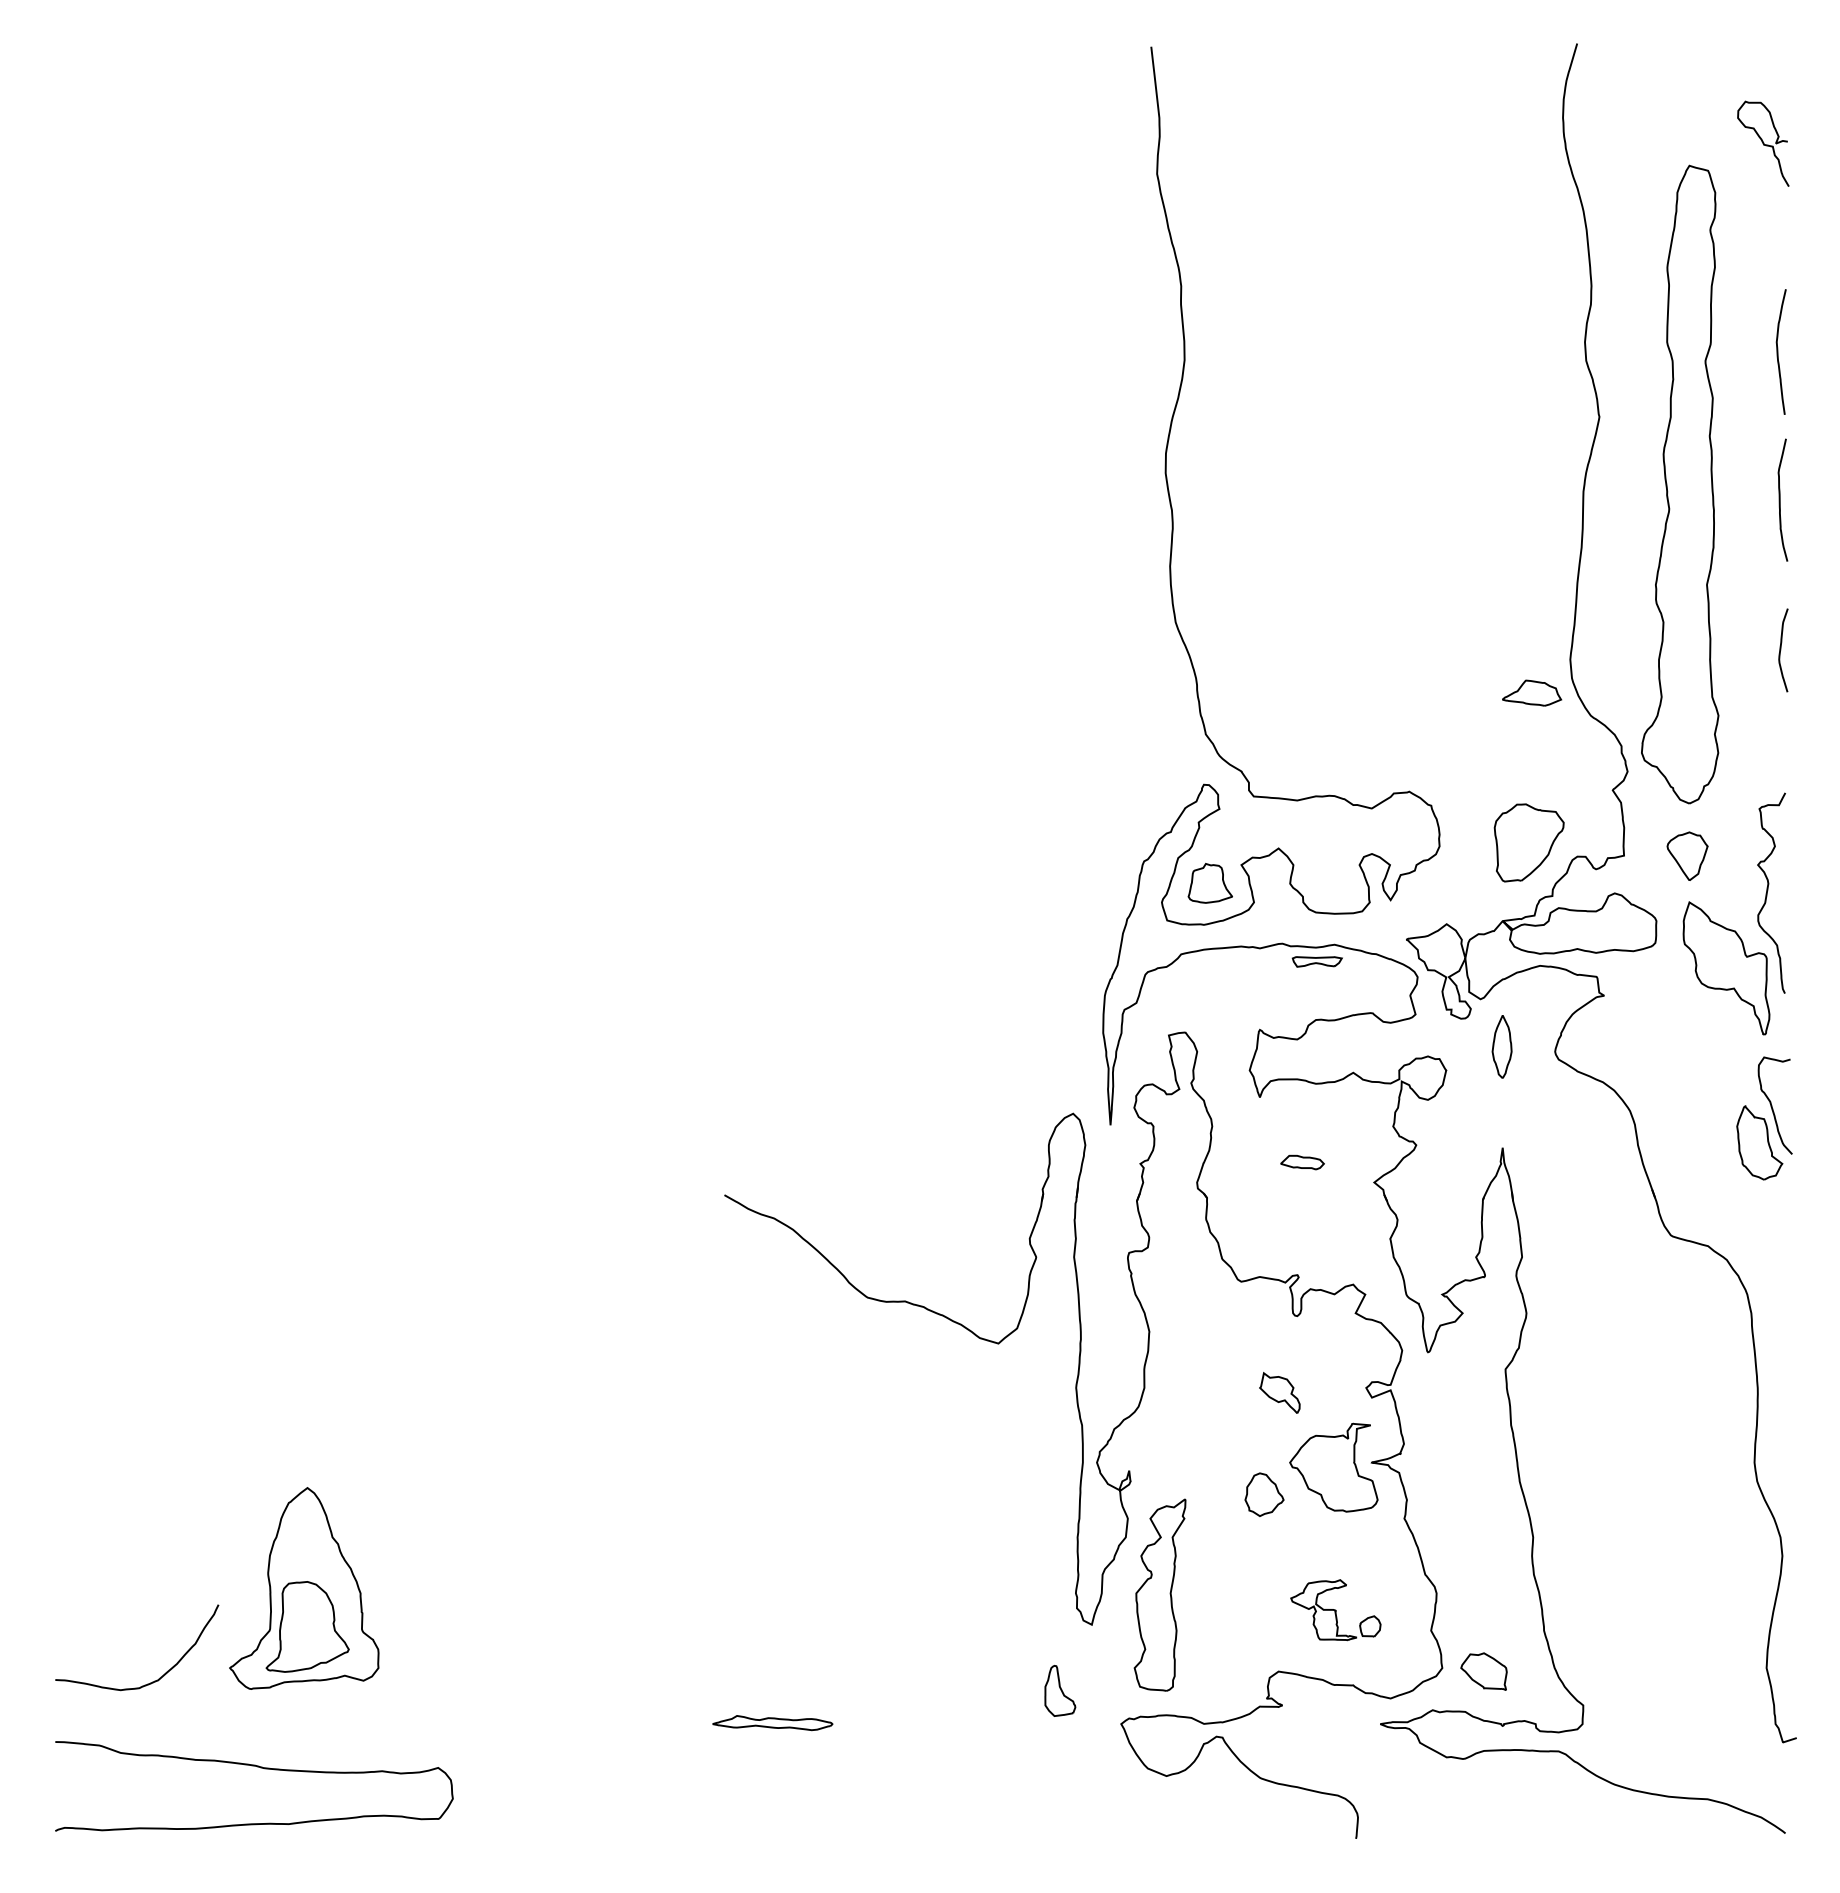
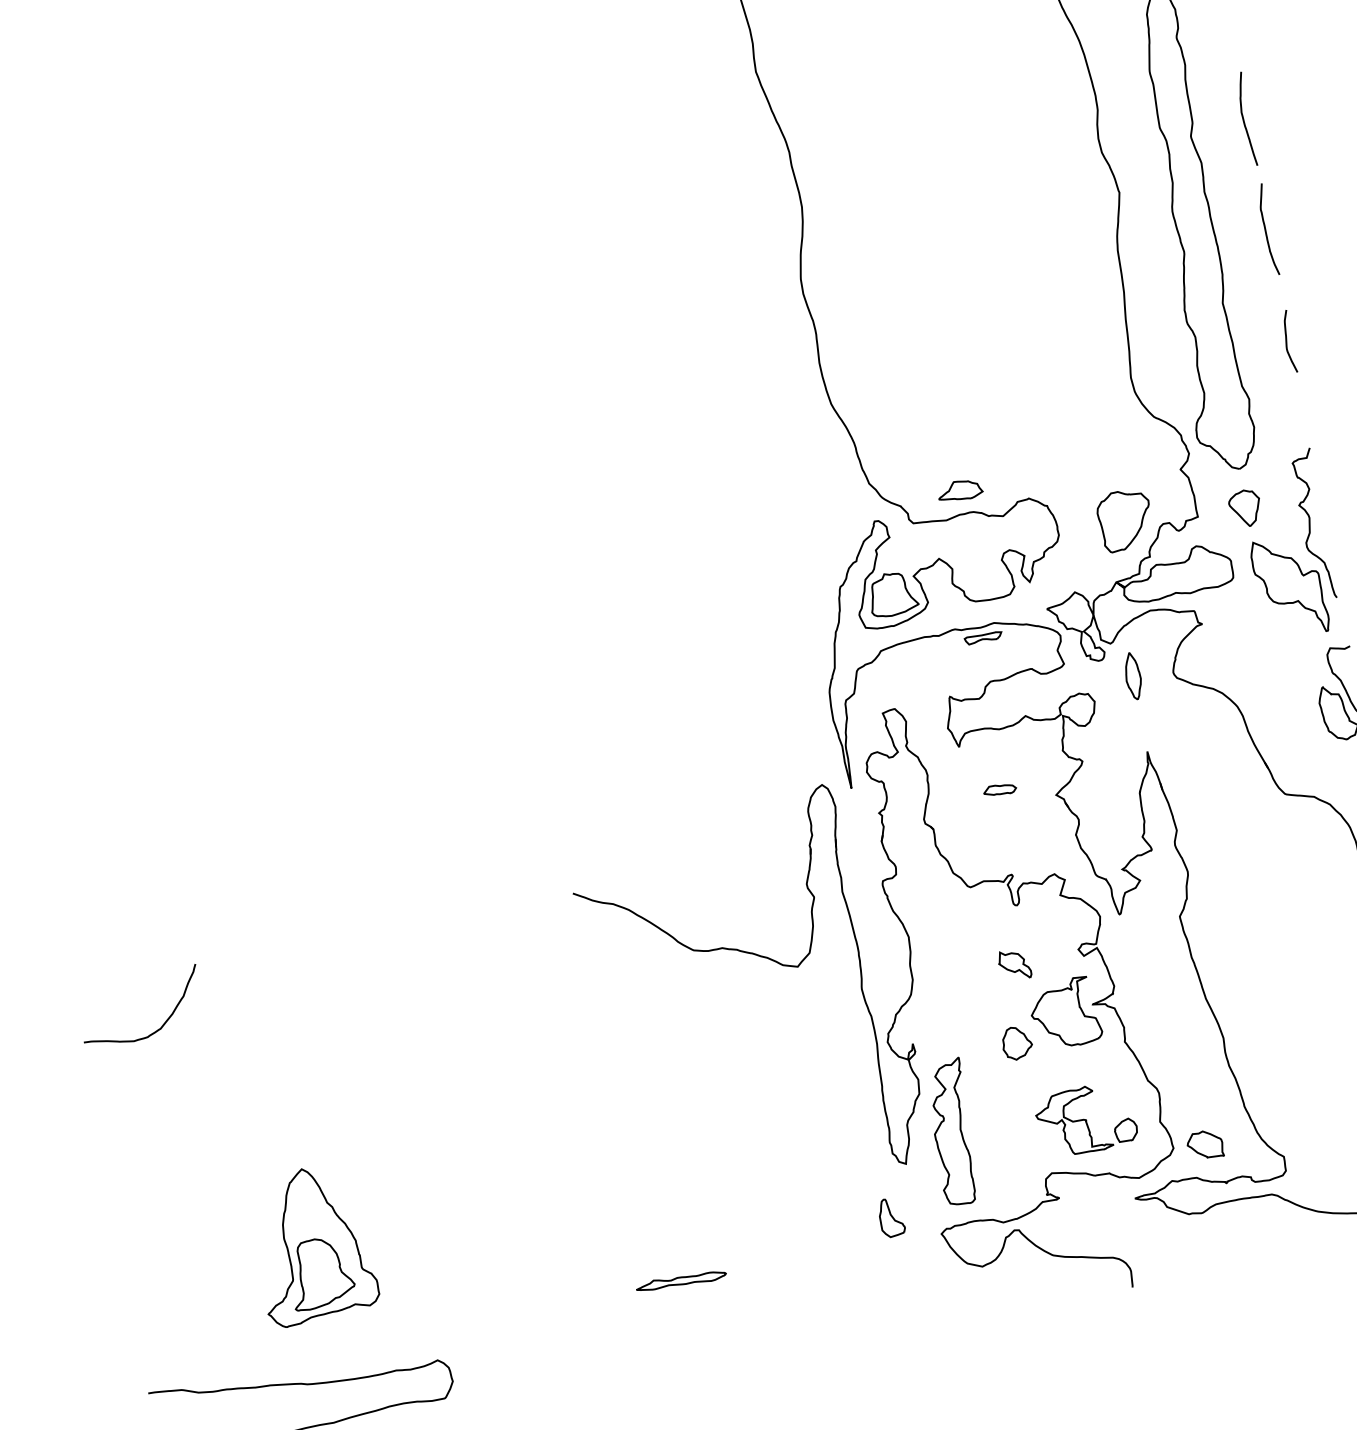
part: (1532, 692) -> (960, 490), moved
part: (1210, 883) -> (893, 594), size x1.43
part: (1335, 1609) -> (1085, 1119), size x1.43
curve: (154, 1680) -> (157, 1029), moved

